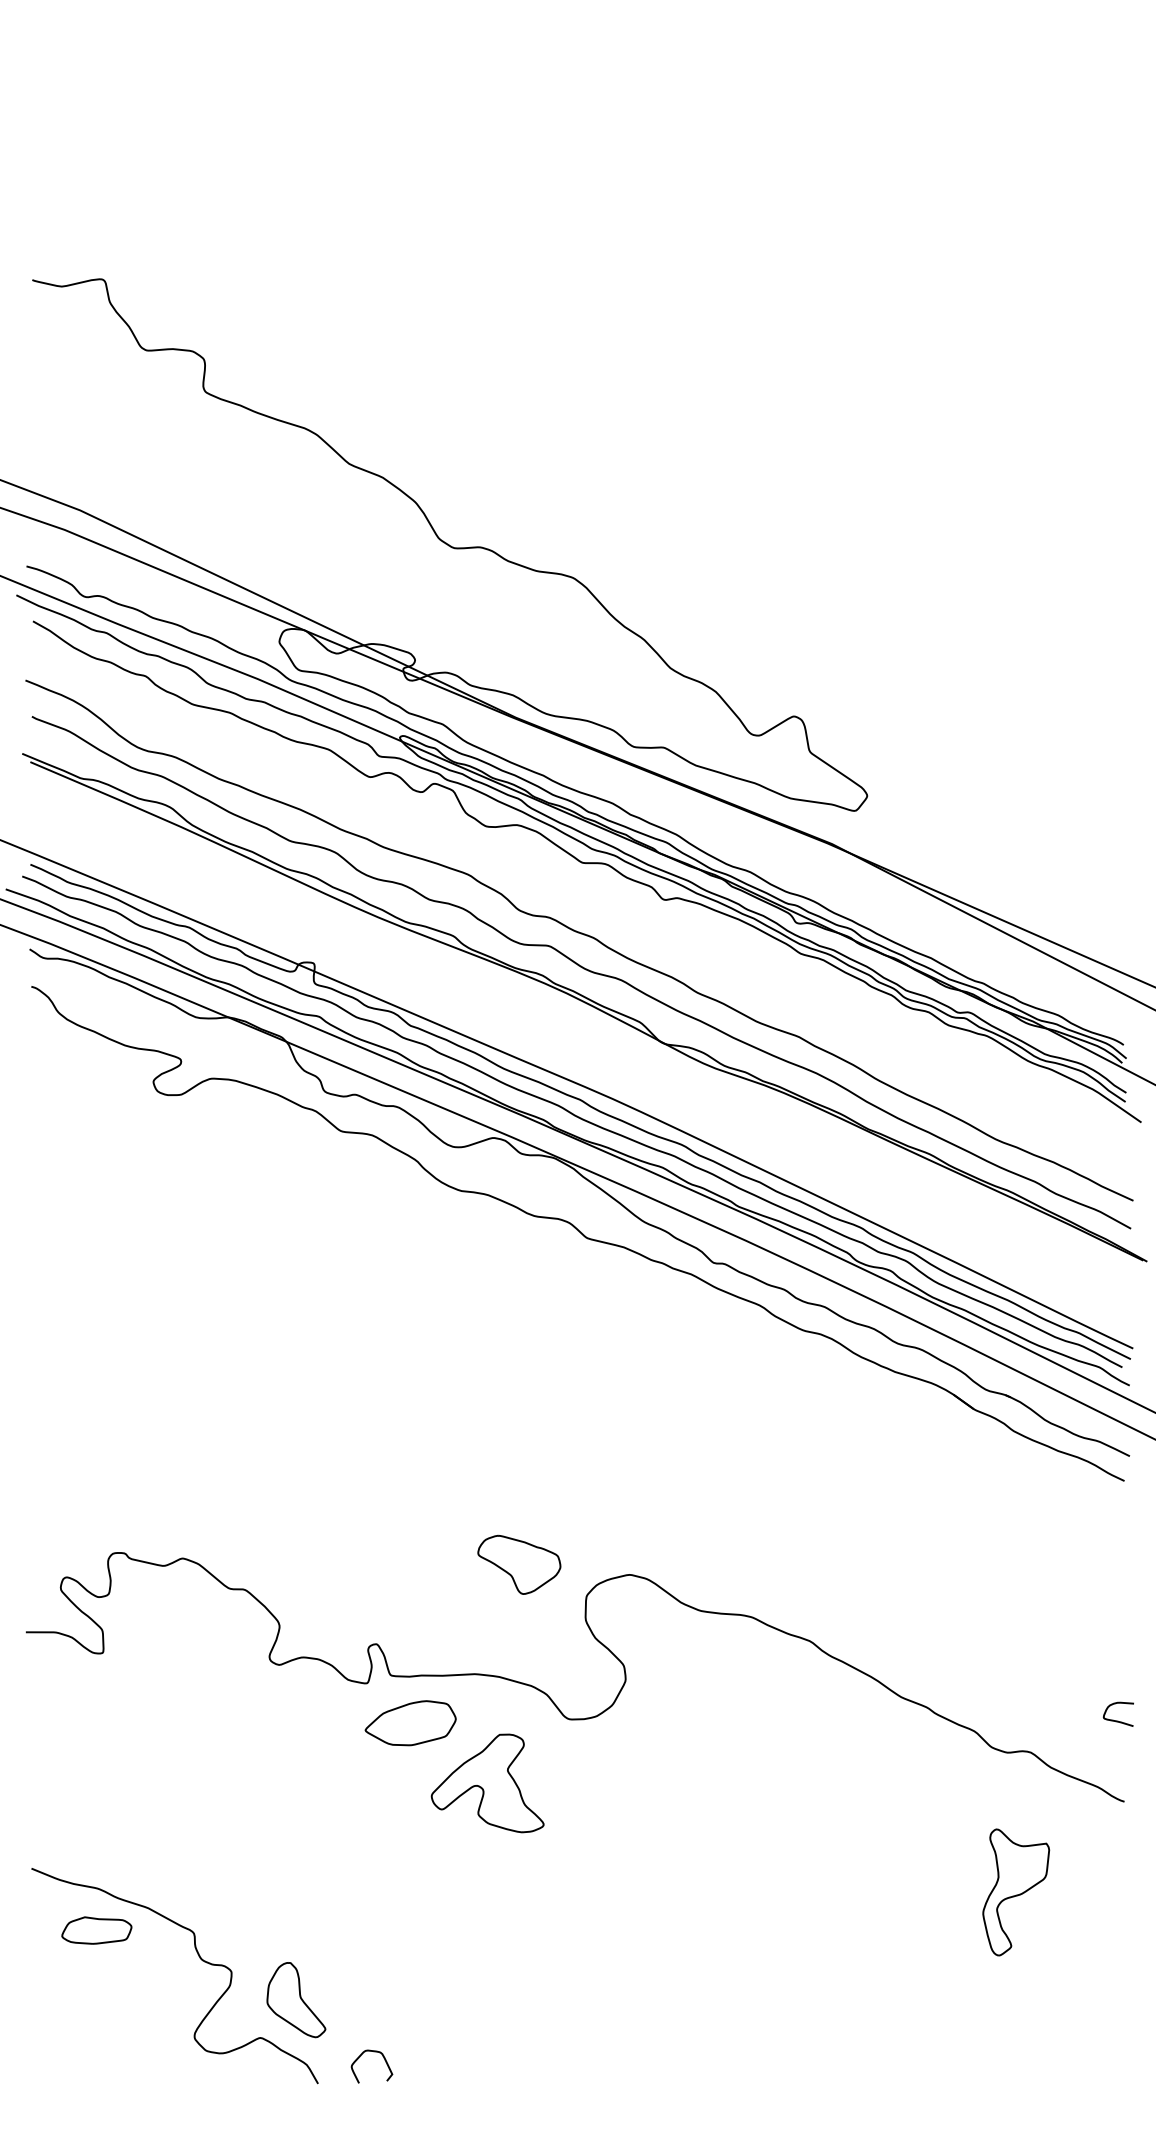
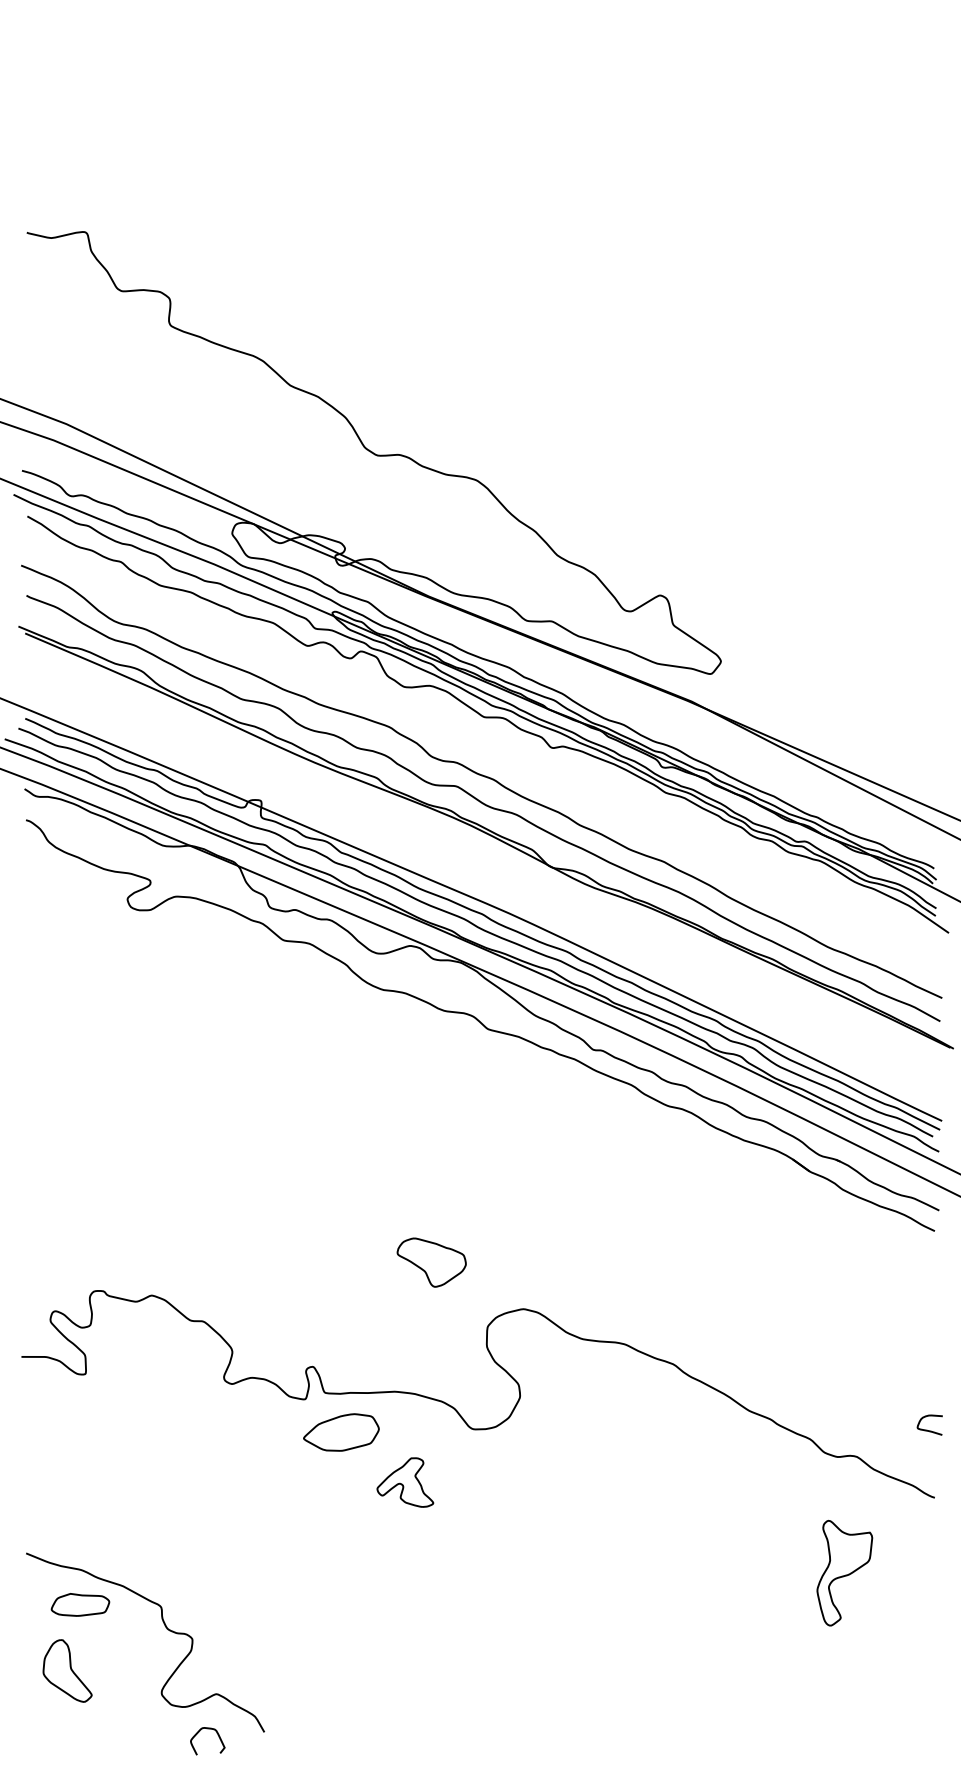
part: (519, 1564) -> (431, 1262), moved
part: (487, 1783) -> (405, 1482), size x0.6
part: (296, 2000) -> (67, 1671), moved
curve: (373, 2052) -> (209, 1729), moved

